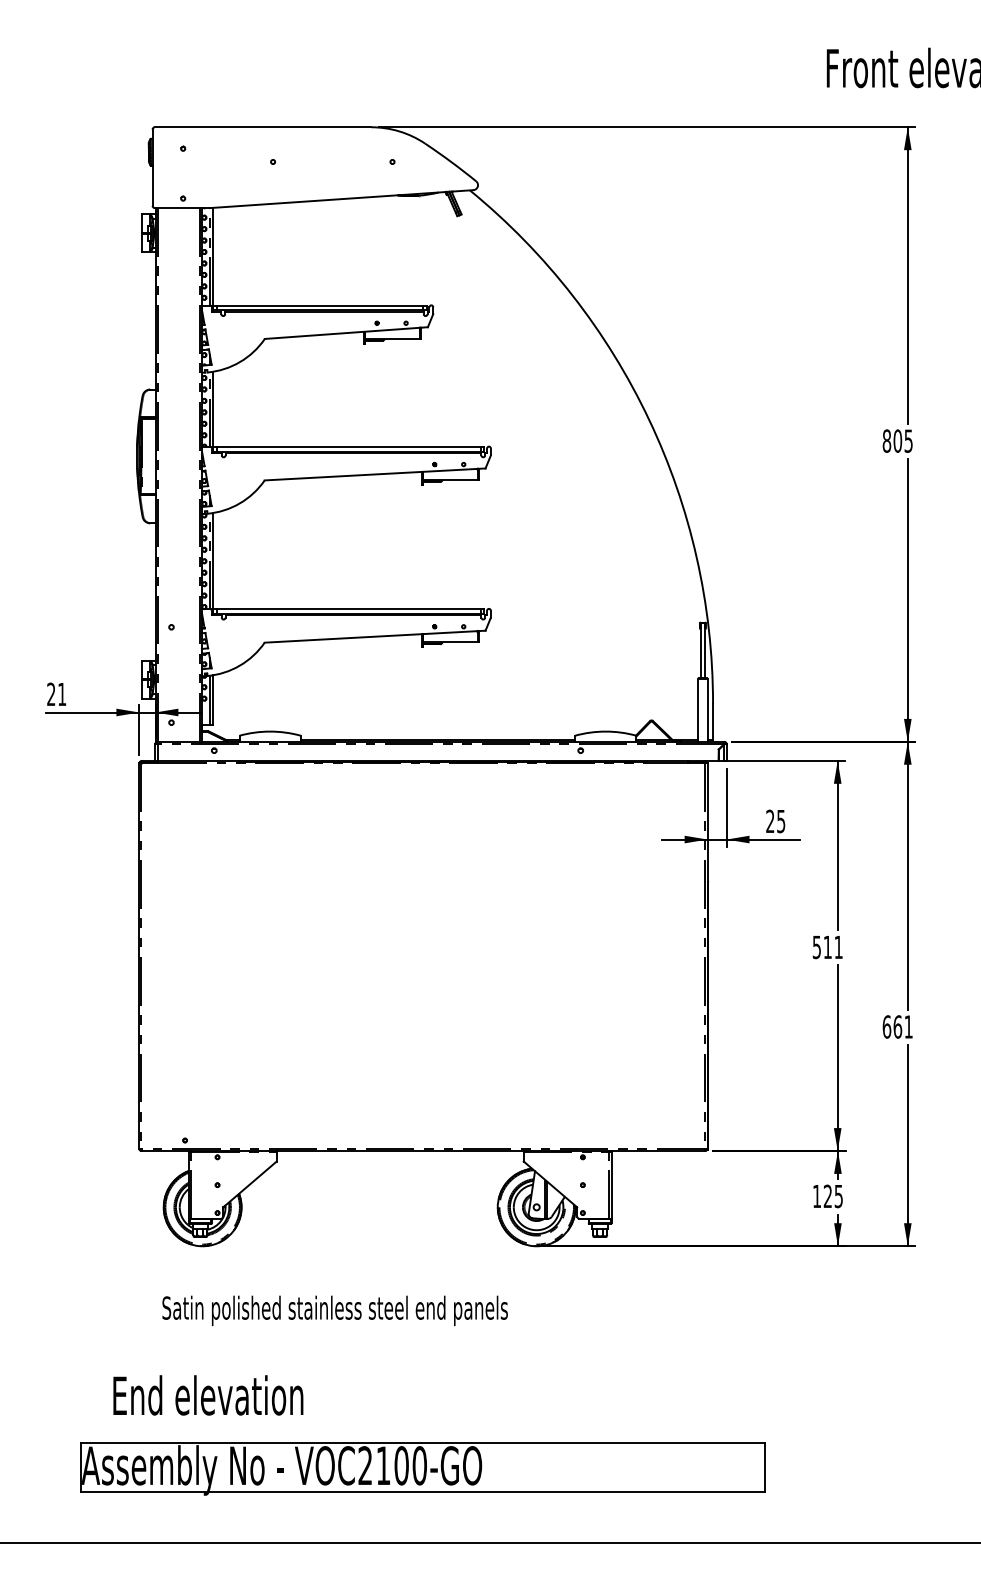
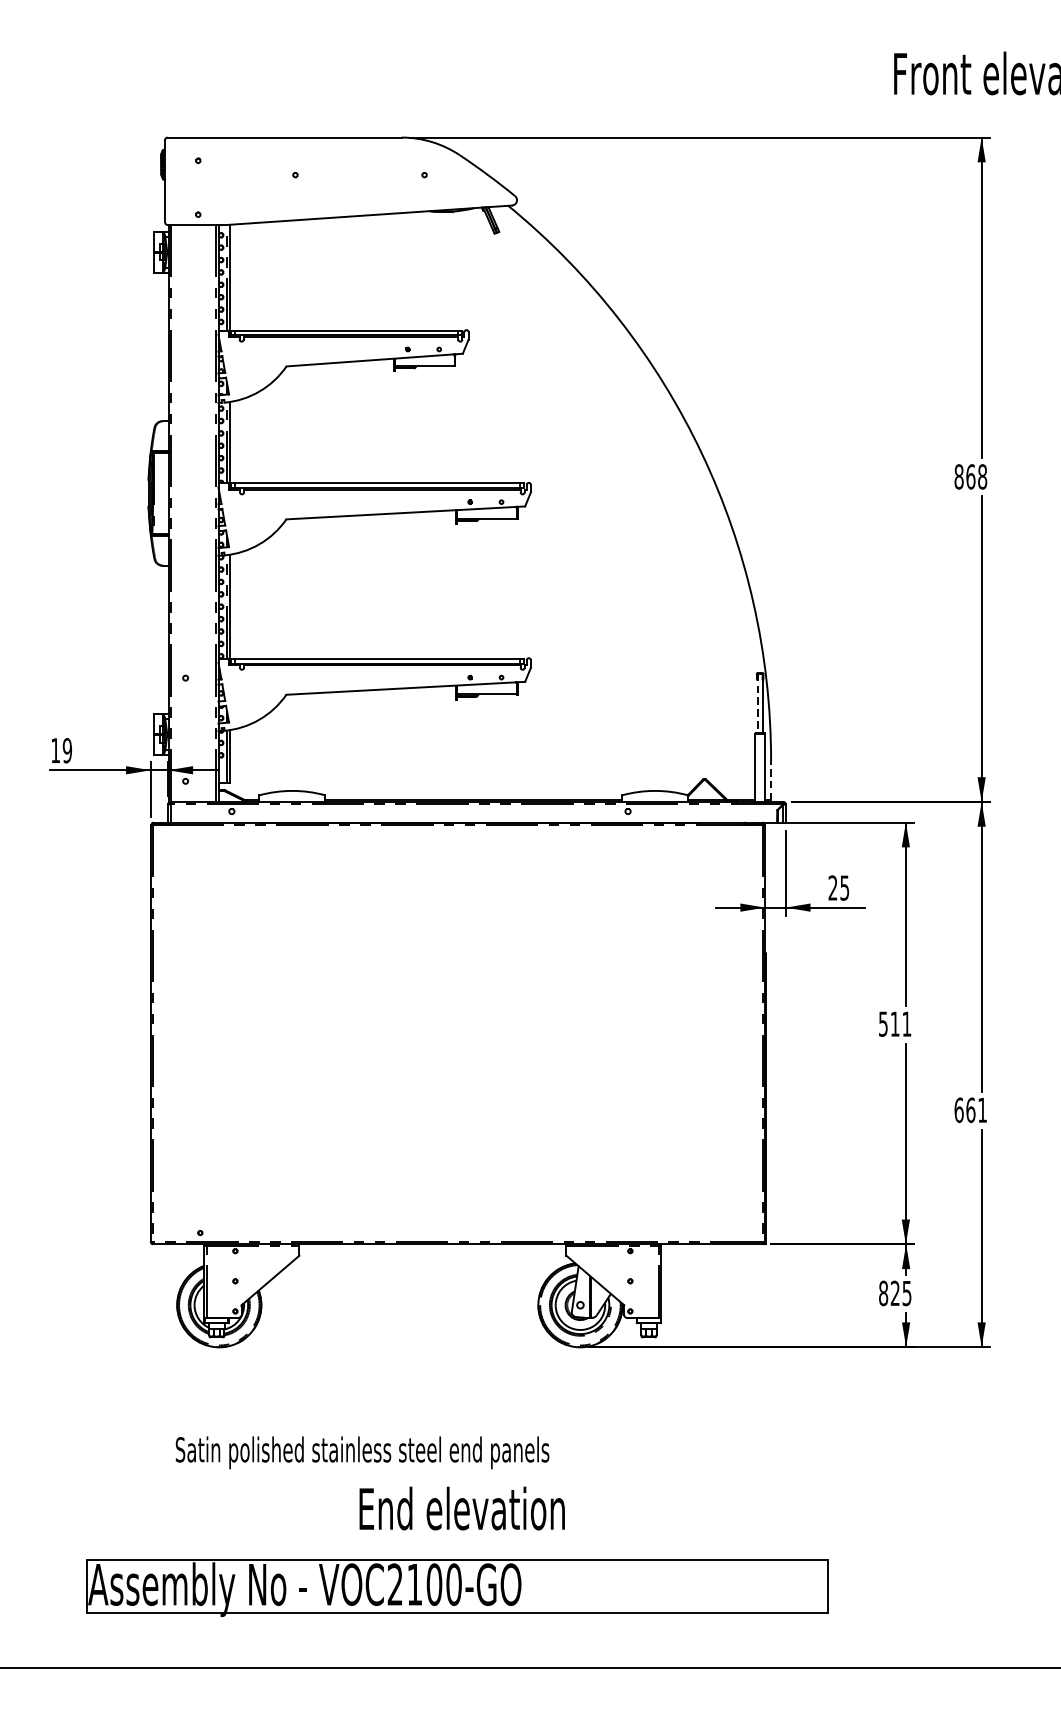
text: (902, 440) -> (975, 476), 805 -> 868
line: (700, 650) -> (757, 703), solid -> dashed
text: (56, 694) -> (61, 750), 21 -> 19
line: (713, 721) -> (771, 779), solid -> dashed
text: (816, 1196) -> (882, 1293), 125 -> 825
text: (334, 1310) -> (361, 1452), moved
text: (208, 1395) -> (462, 1508), moved

